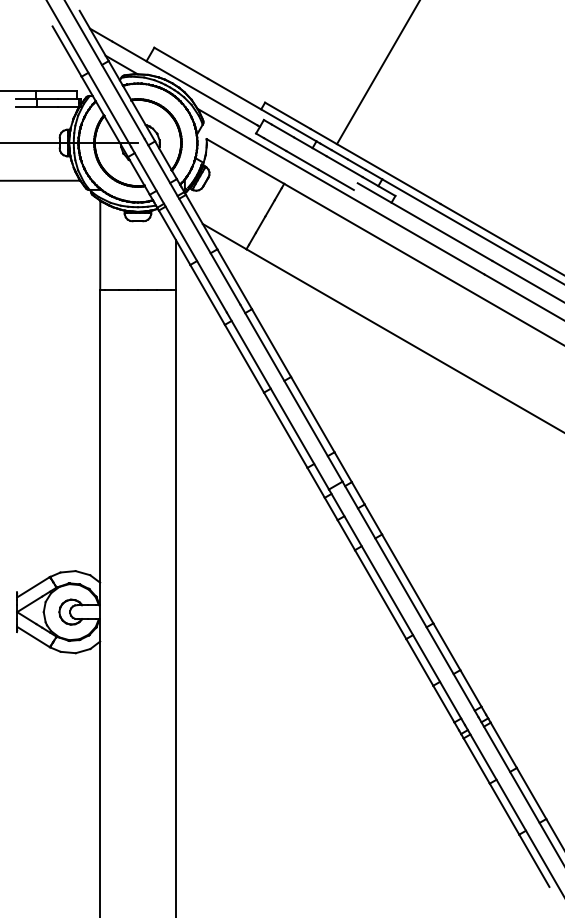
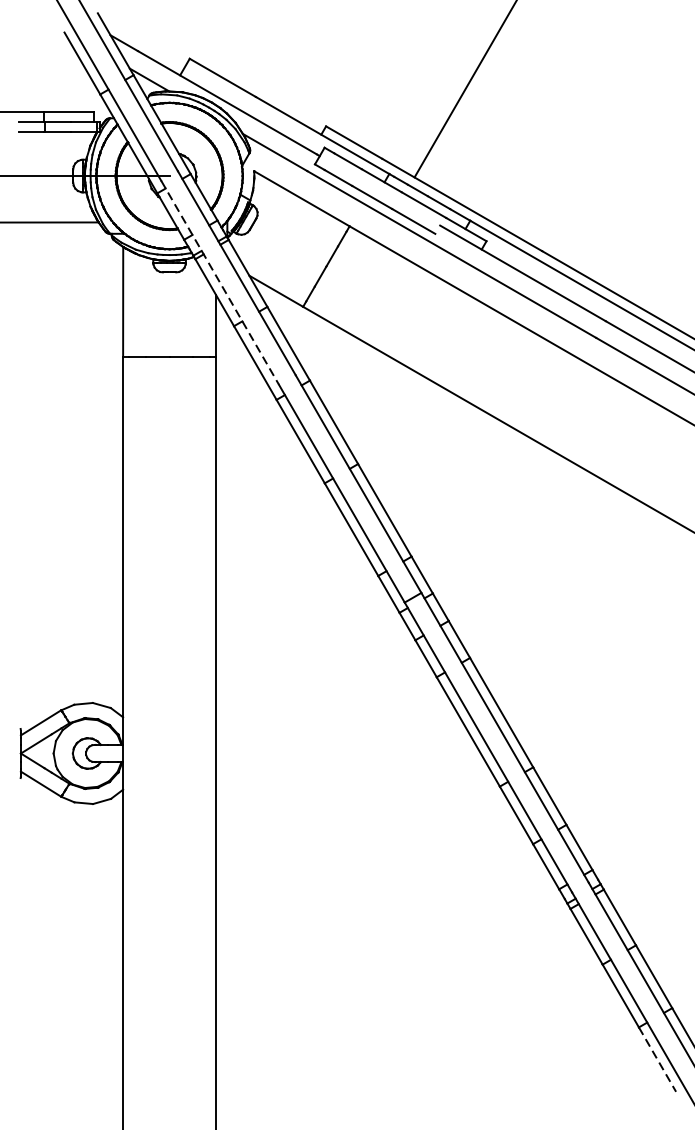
line: (179, 229) -> (220, 282), solid -> dashed
line: (534, 861) -> (657, 1060), solid -> dashed

